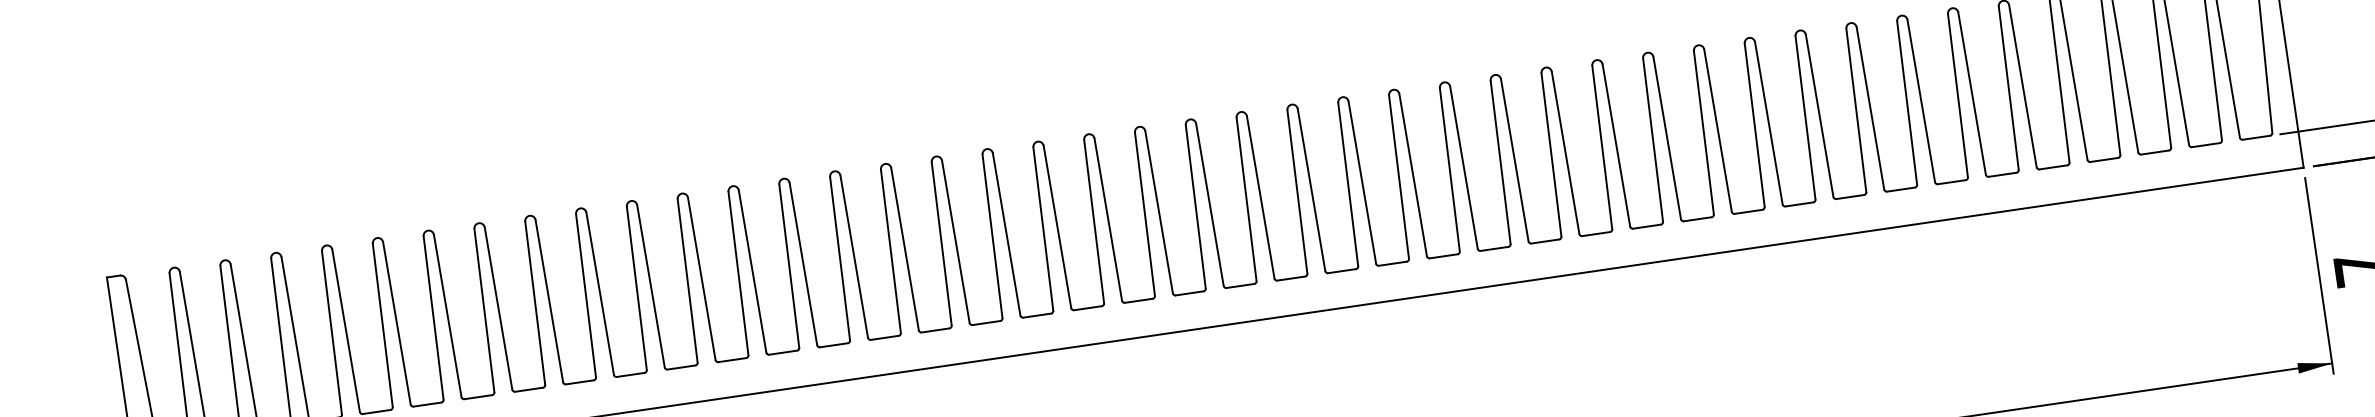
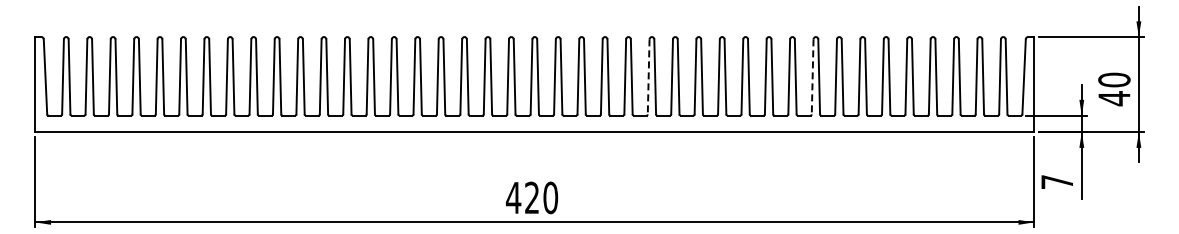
line: (1805, 117) -> (812, 76), solid -> dashed
line: (1449, 169) -> (648, 76), solid -> dashed

